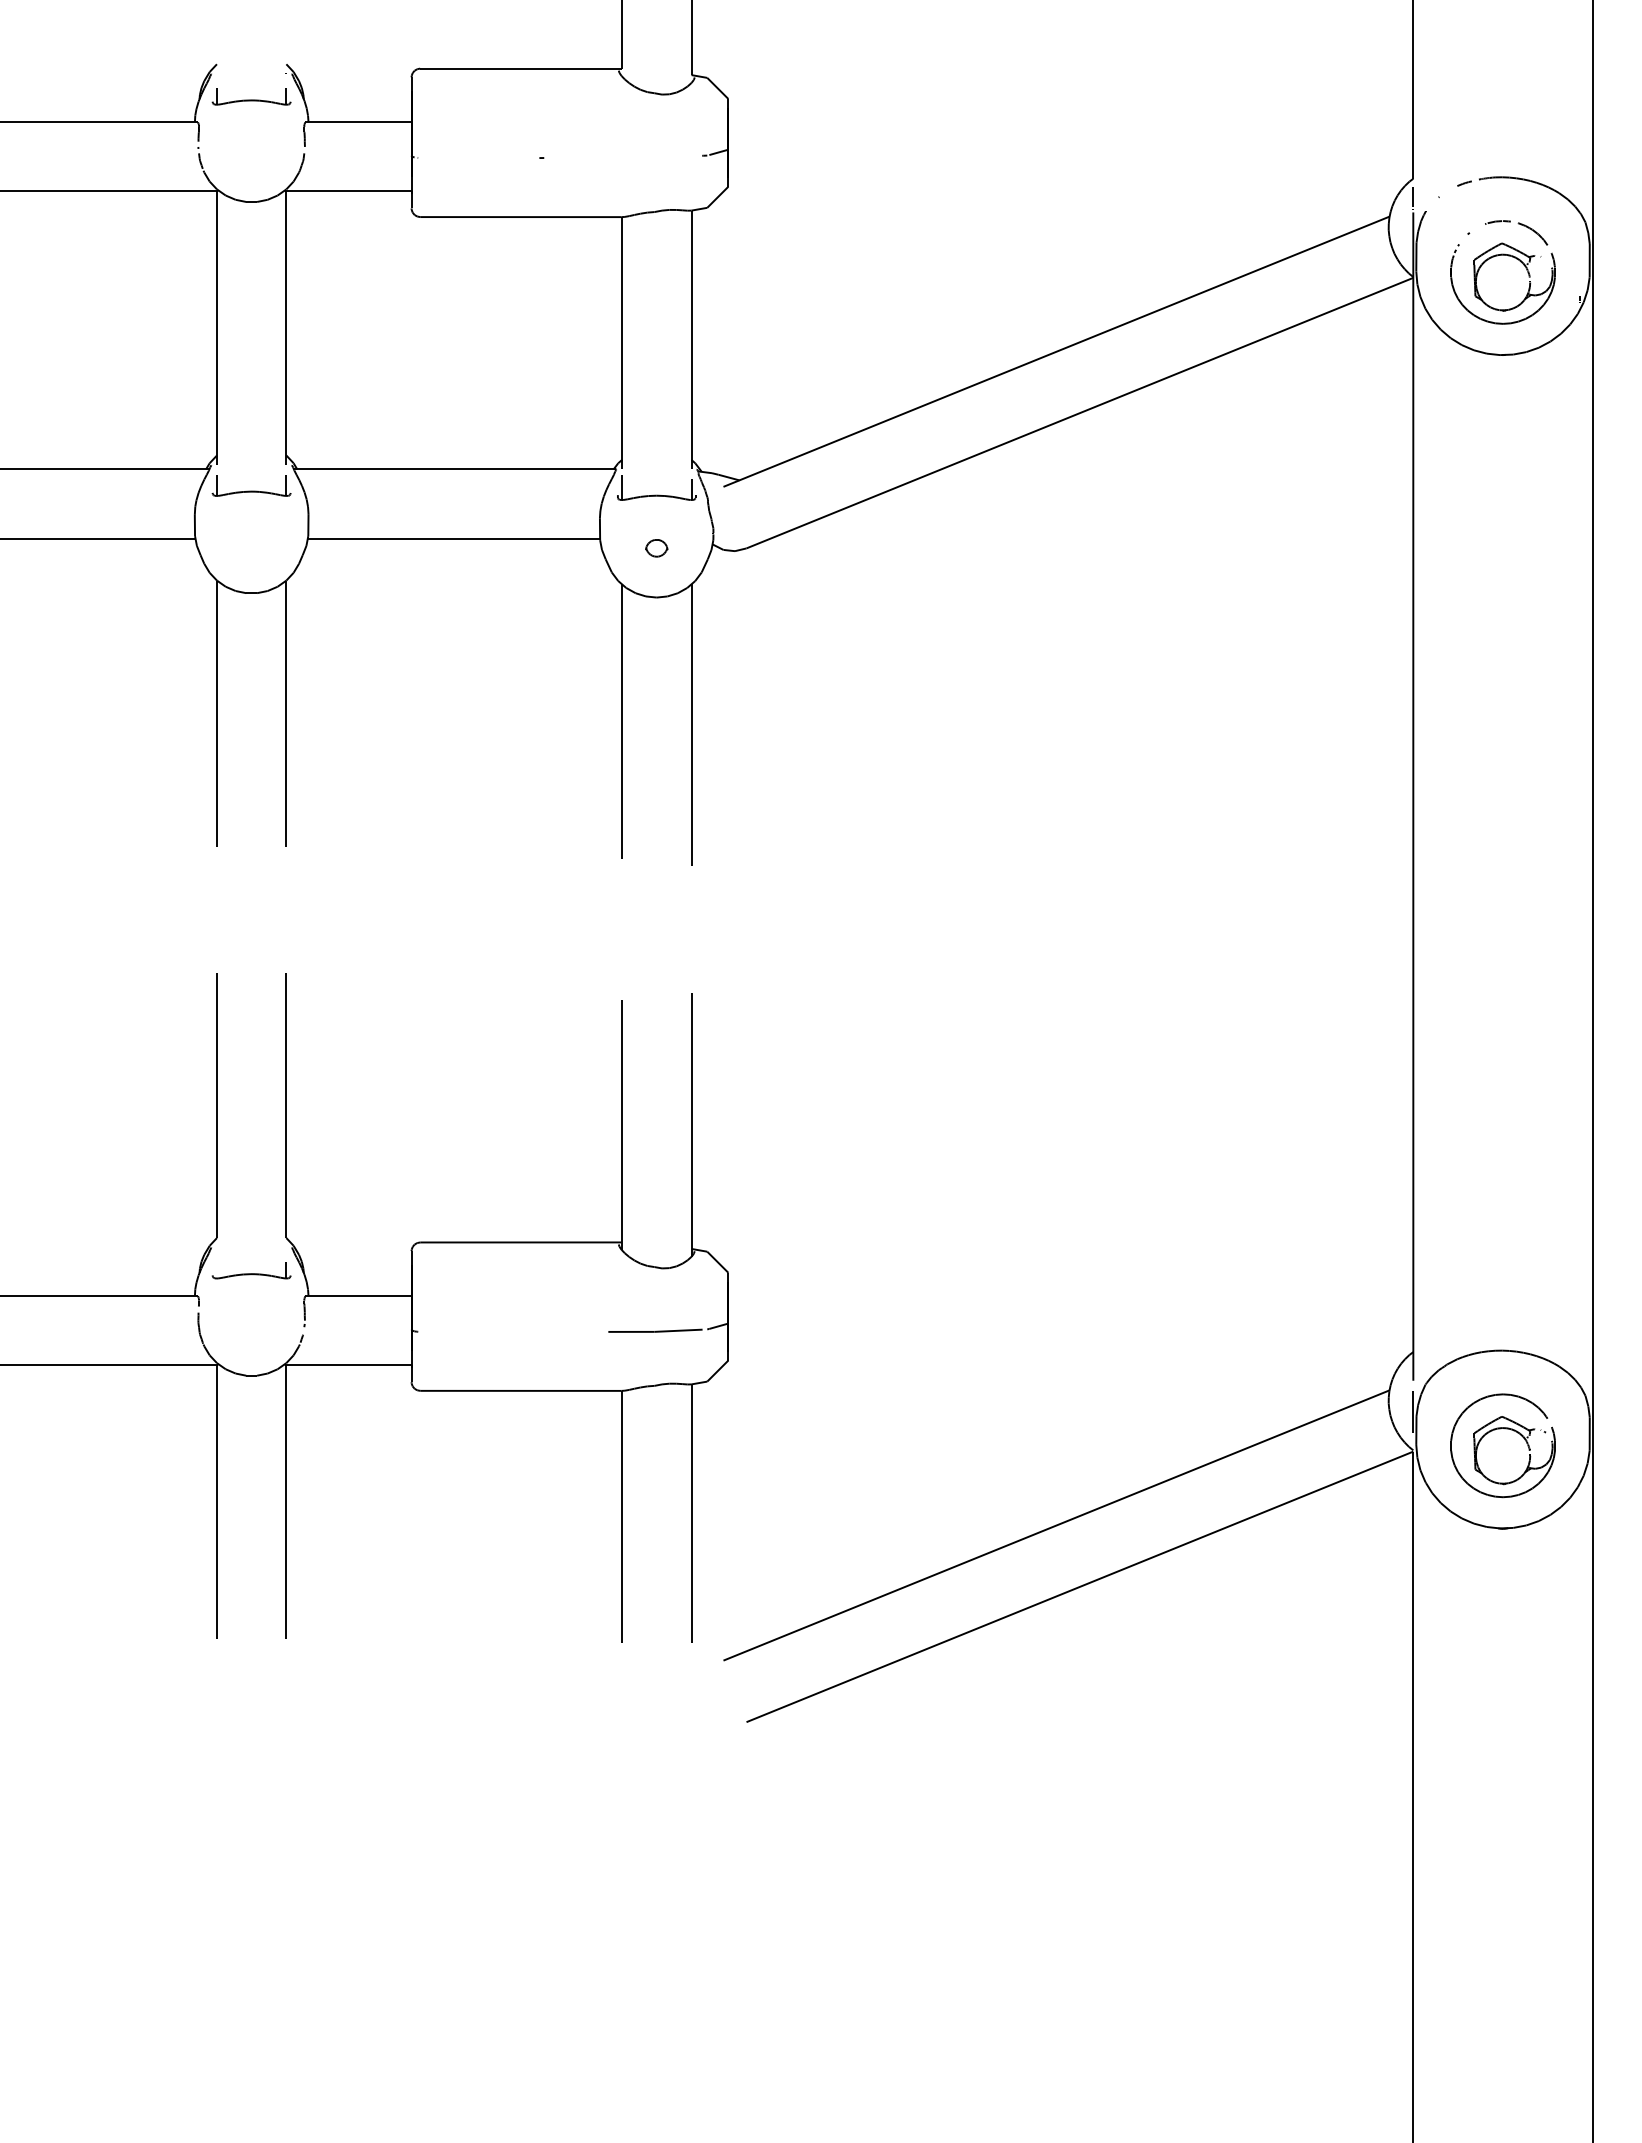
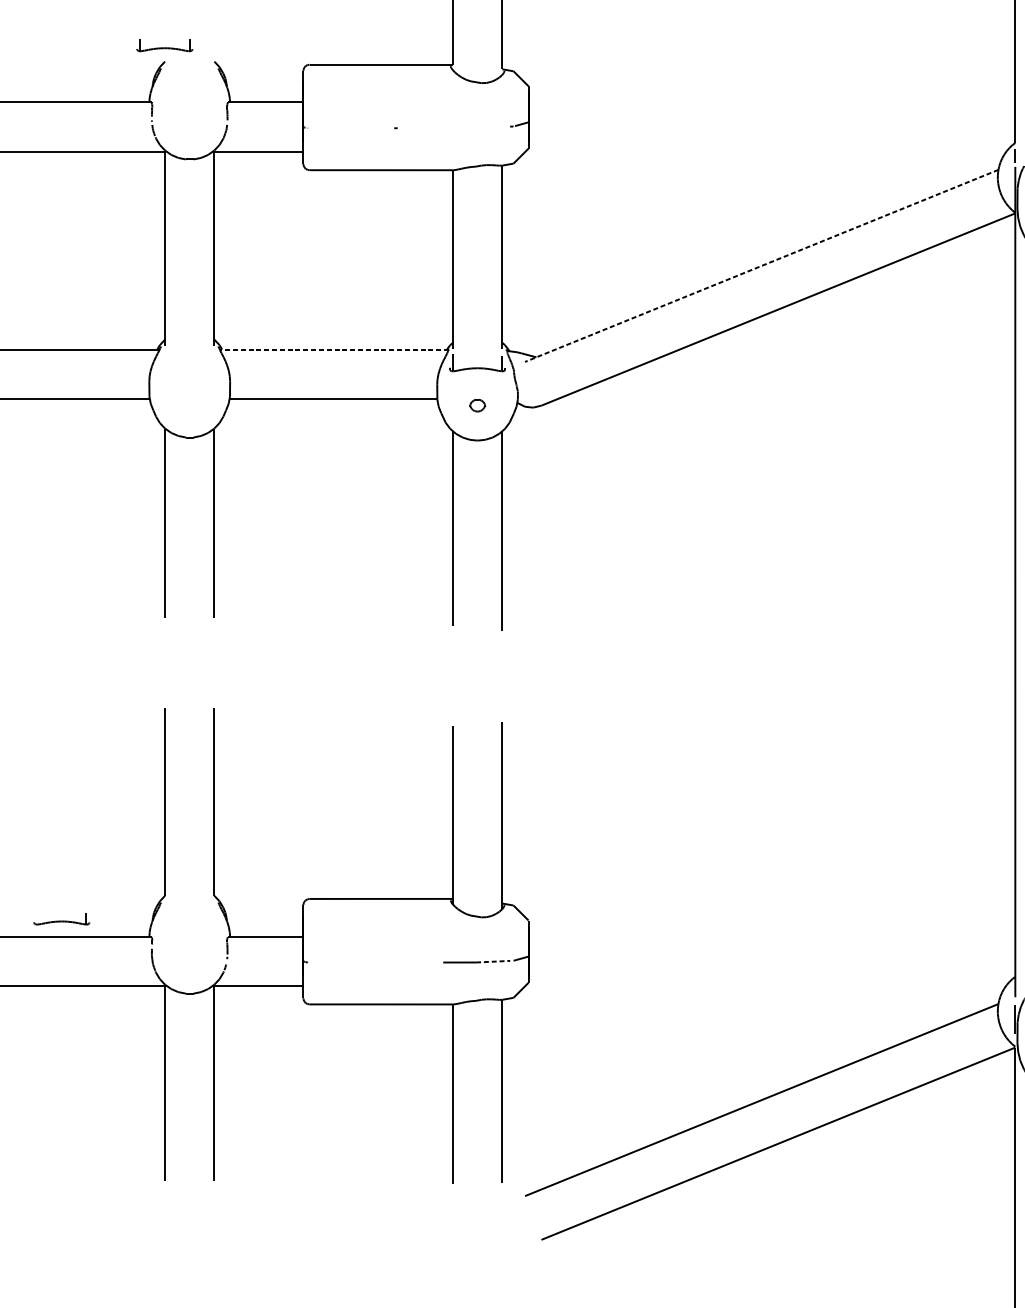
part: (251, 96) -> (164, 45), moved
line: (1056, 351) -> (761, 265), solid -> dashed
line: (454, 469) -> (333, 349), solid -> dashed
part: (251, 485) -> (189, 360), removed
part: (251, 1270) -> (61, 918), moved
line: (679, 1330) -> (493, 961), solid -> dashed

